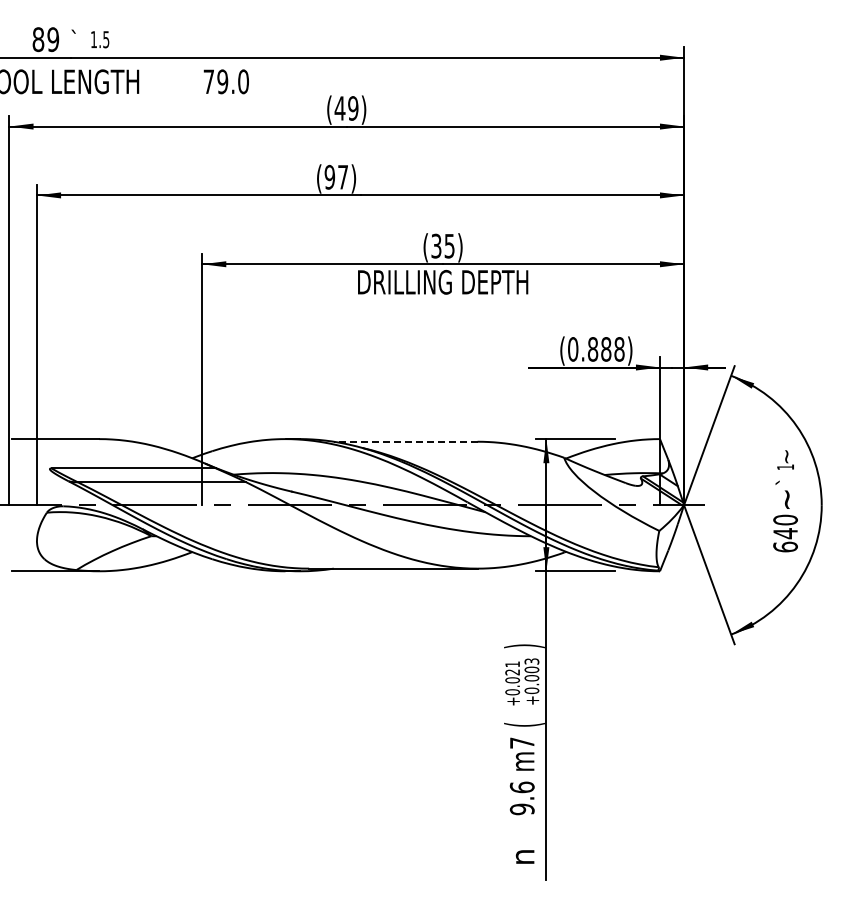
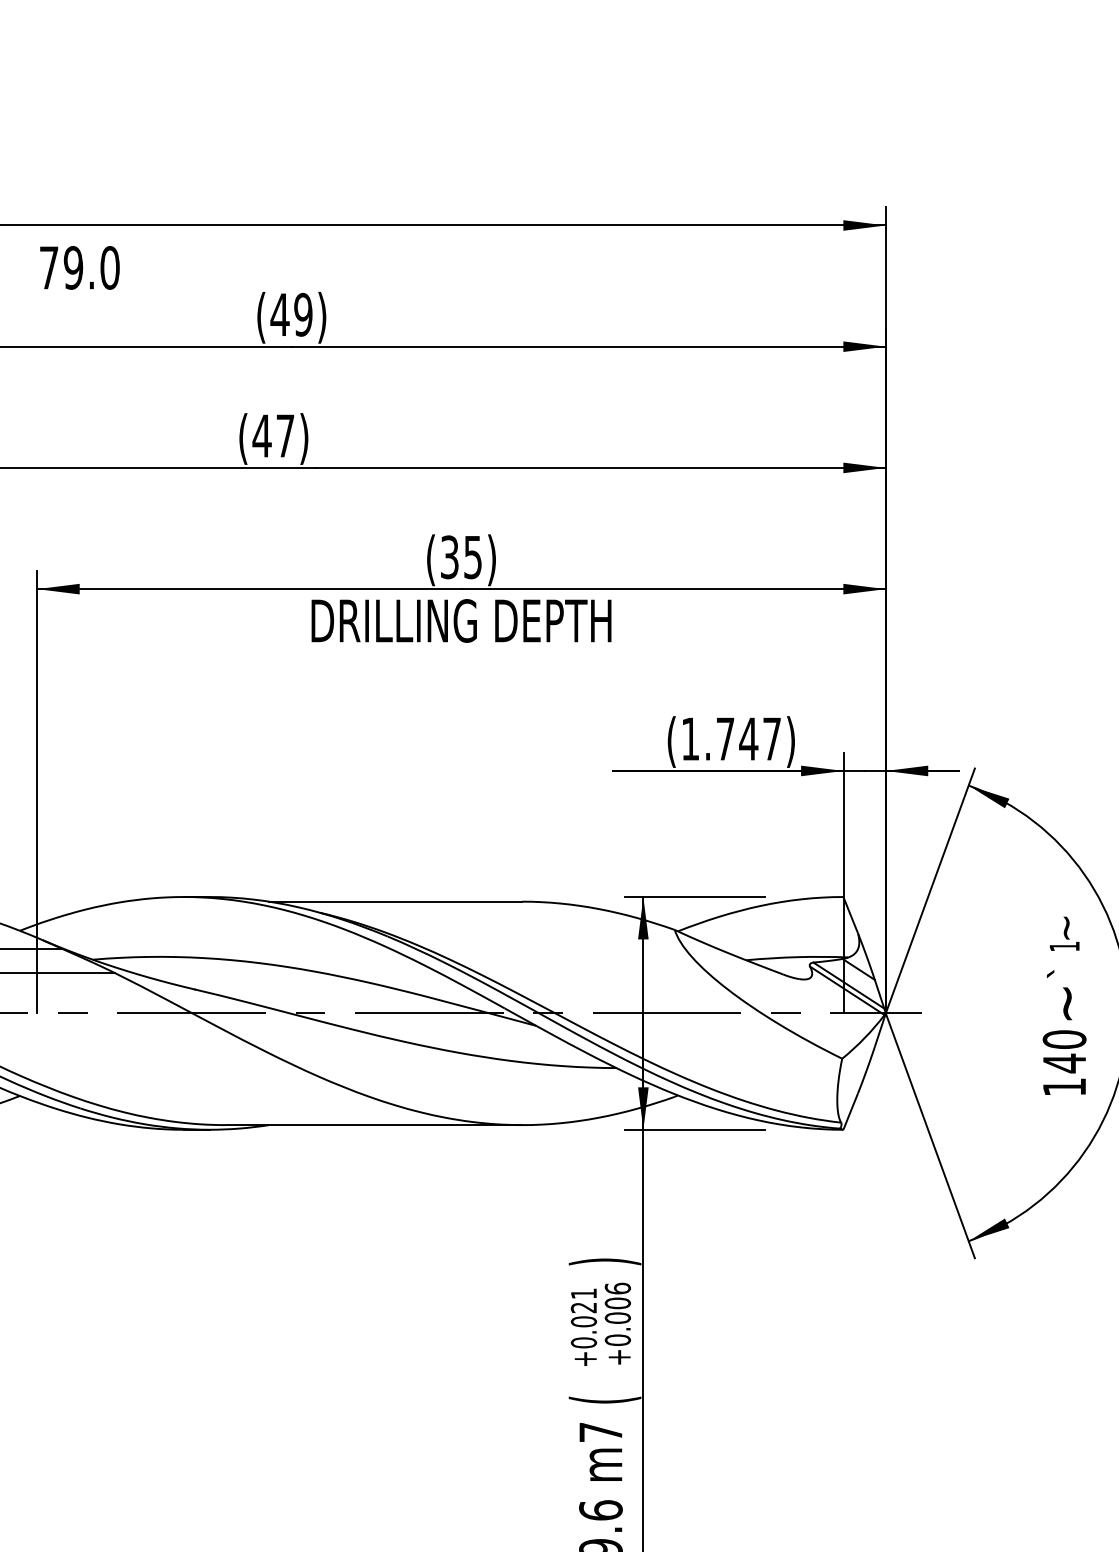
text: (329, 176) -> (261, 434), (97) -> (47)
text: (596, 349) -> (731, 739), (0.888) -> (1.747)
line: (405, 441) -> (395, 901), dashed -> solid
text: (785, 546) -> (1064, 1086), 640 -> 140
text: (531, 661) -> (617, 1288), +0.003 -> +0.006

